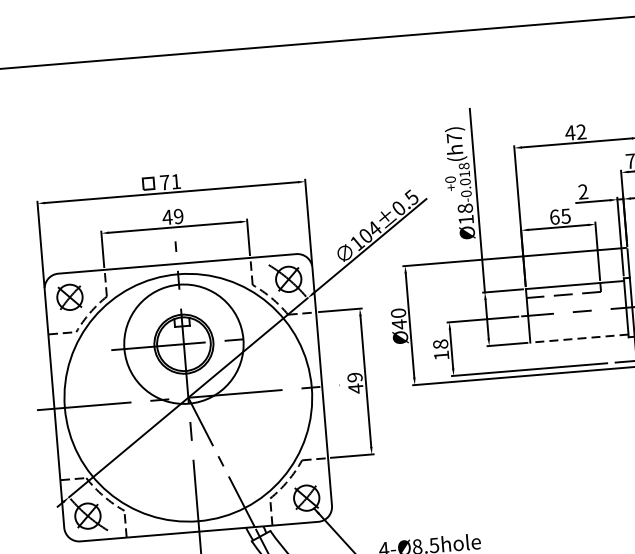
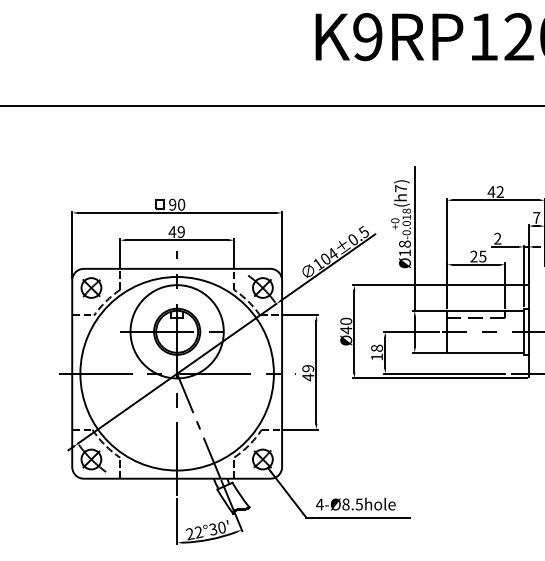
text: (171, 181) -> (177, 204), 71 -> 90
text: (554, 217) -> (473, 256), 65 -> 25
line: (578, 338) -> (484, 352), dashed -> solid

